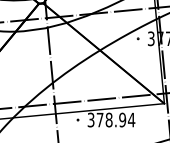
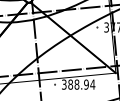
text: (99, 119) -> (70, 84), 378.94 -> 388.94

